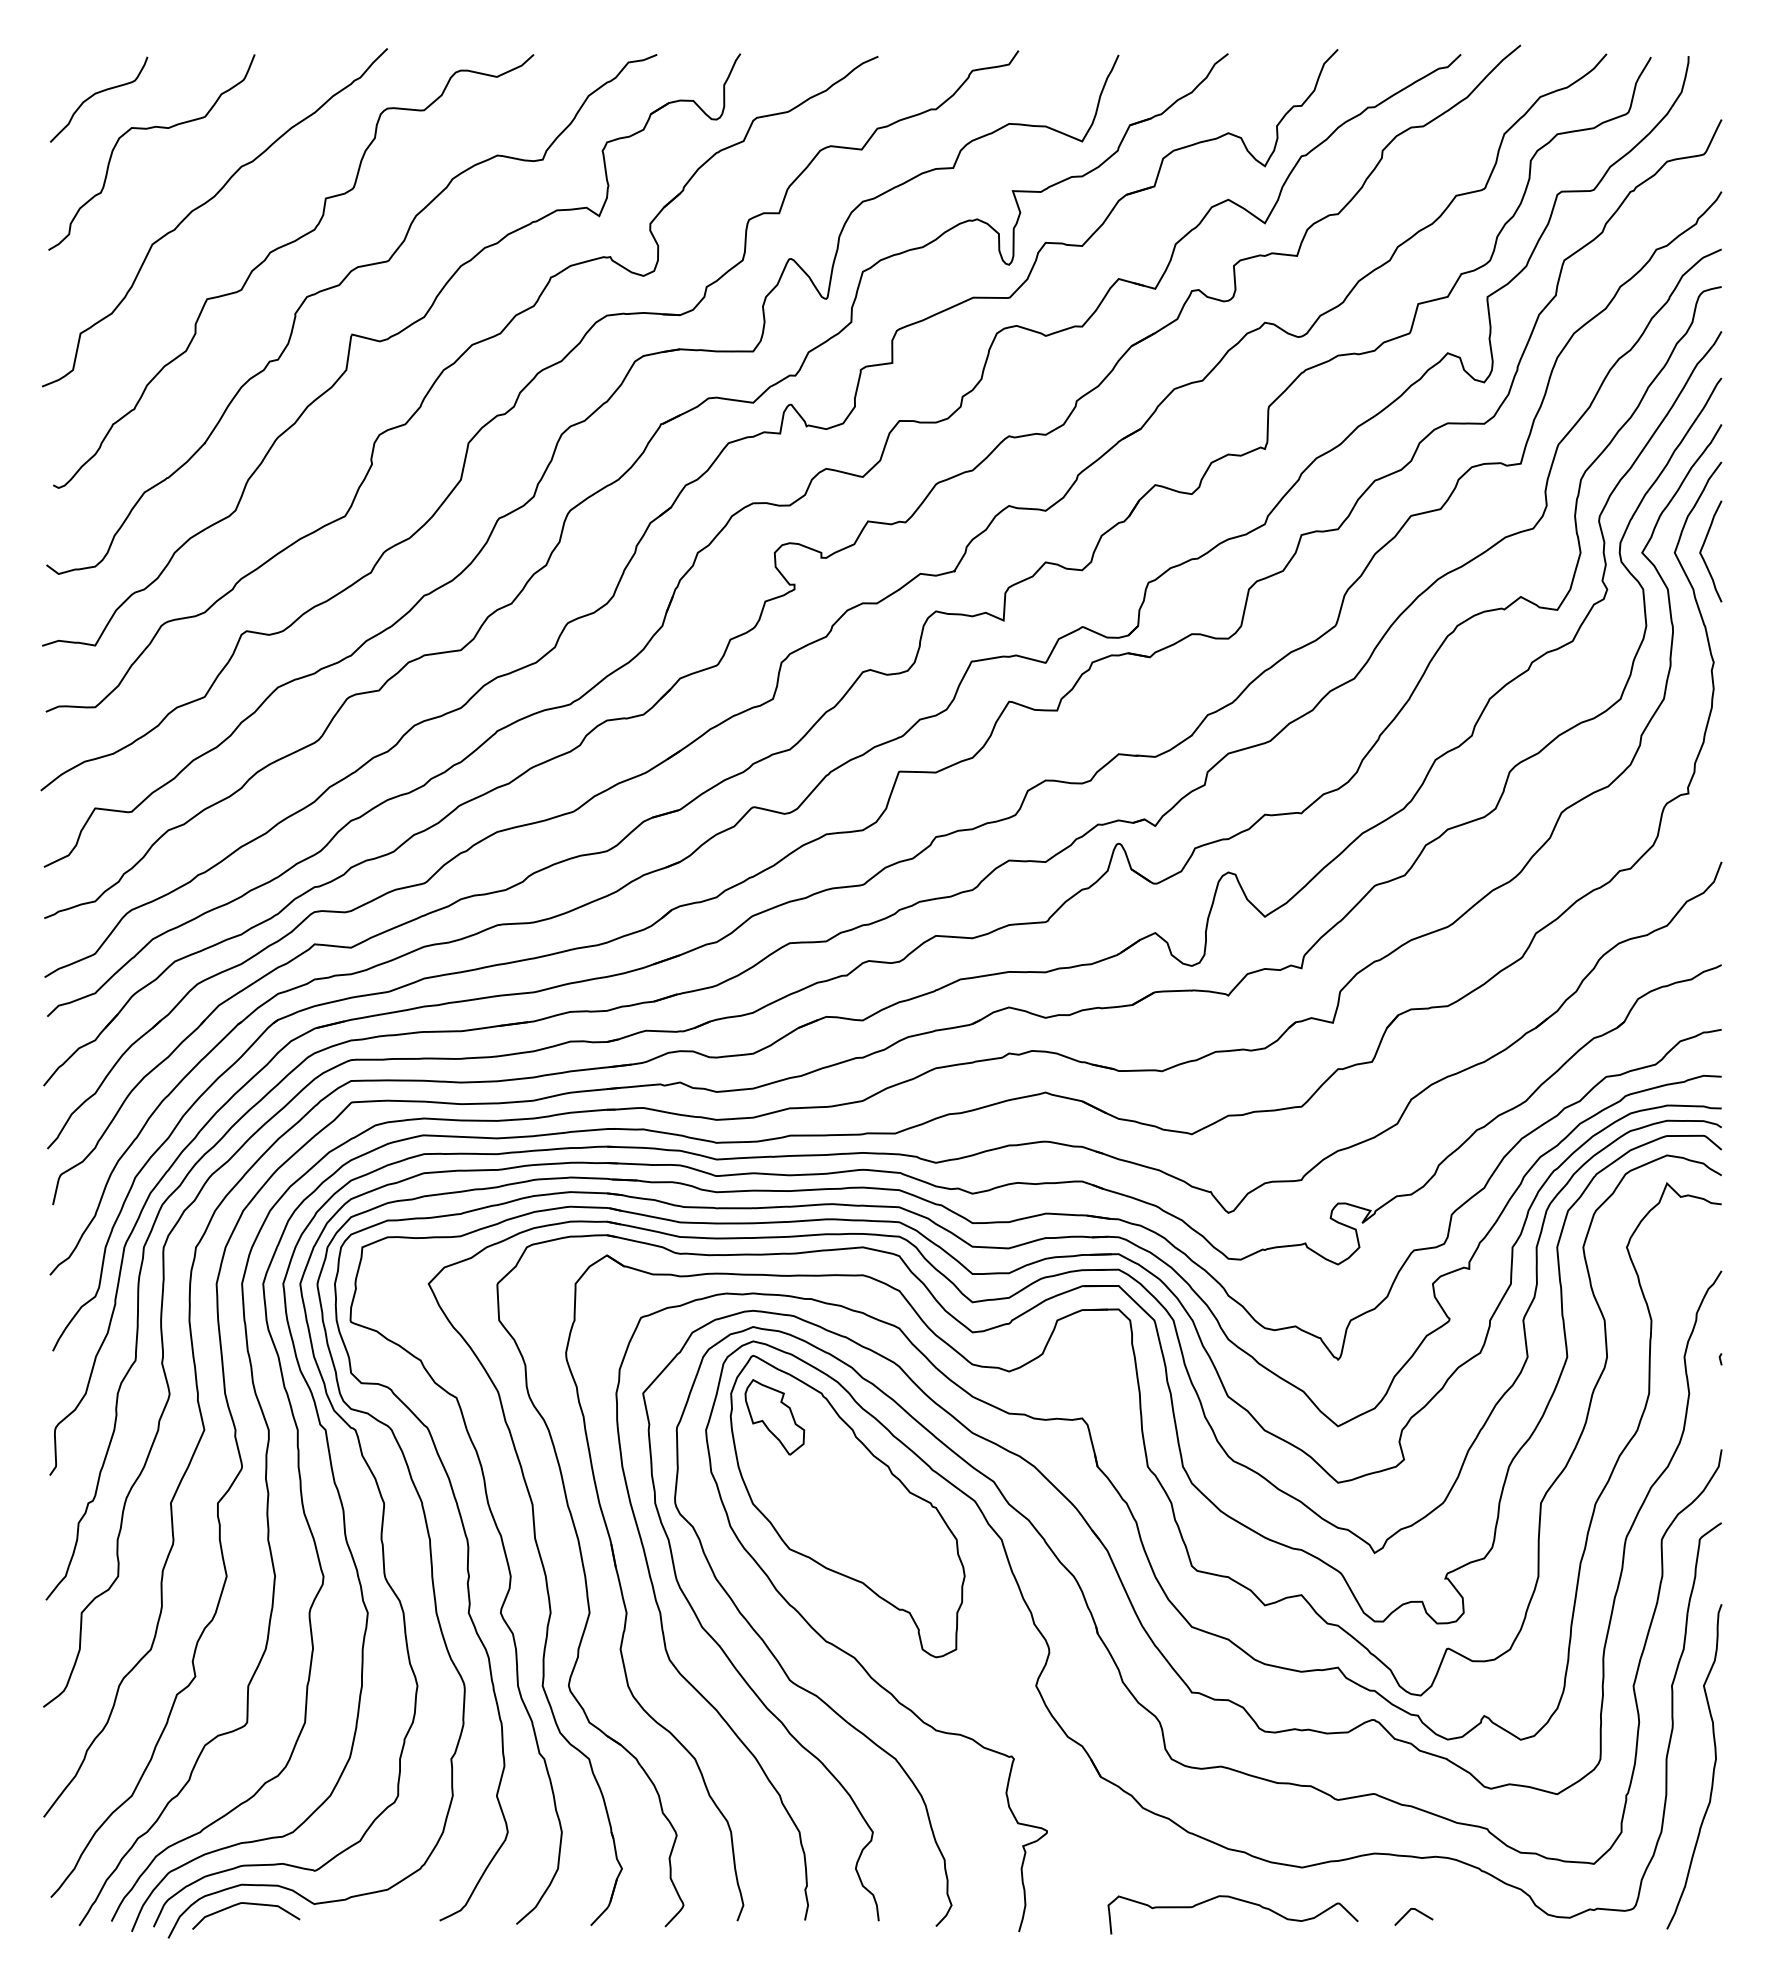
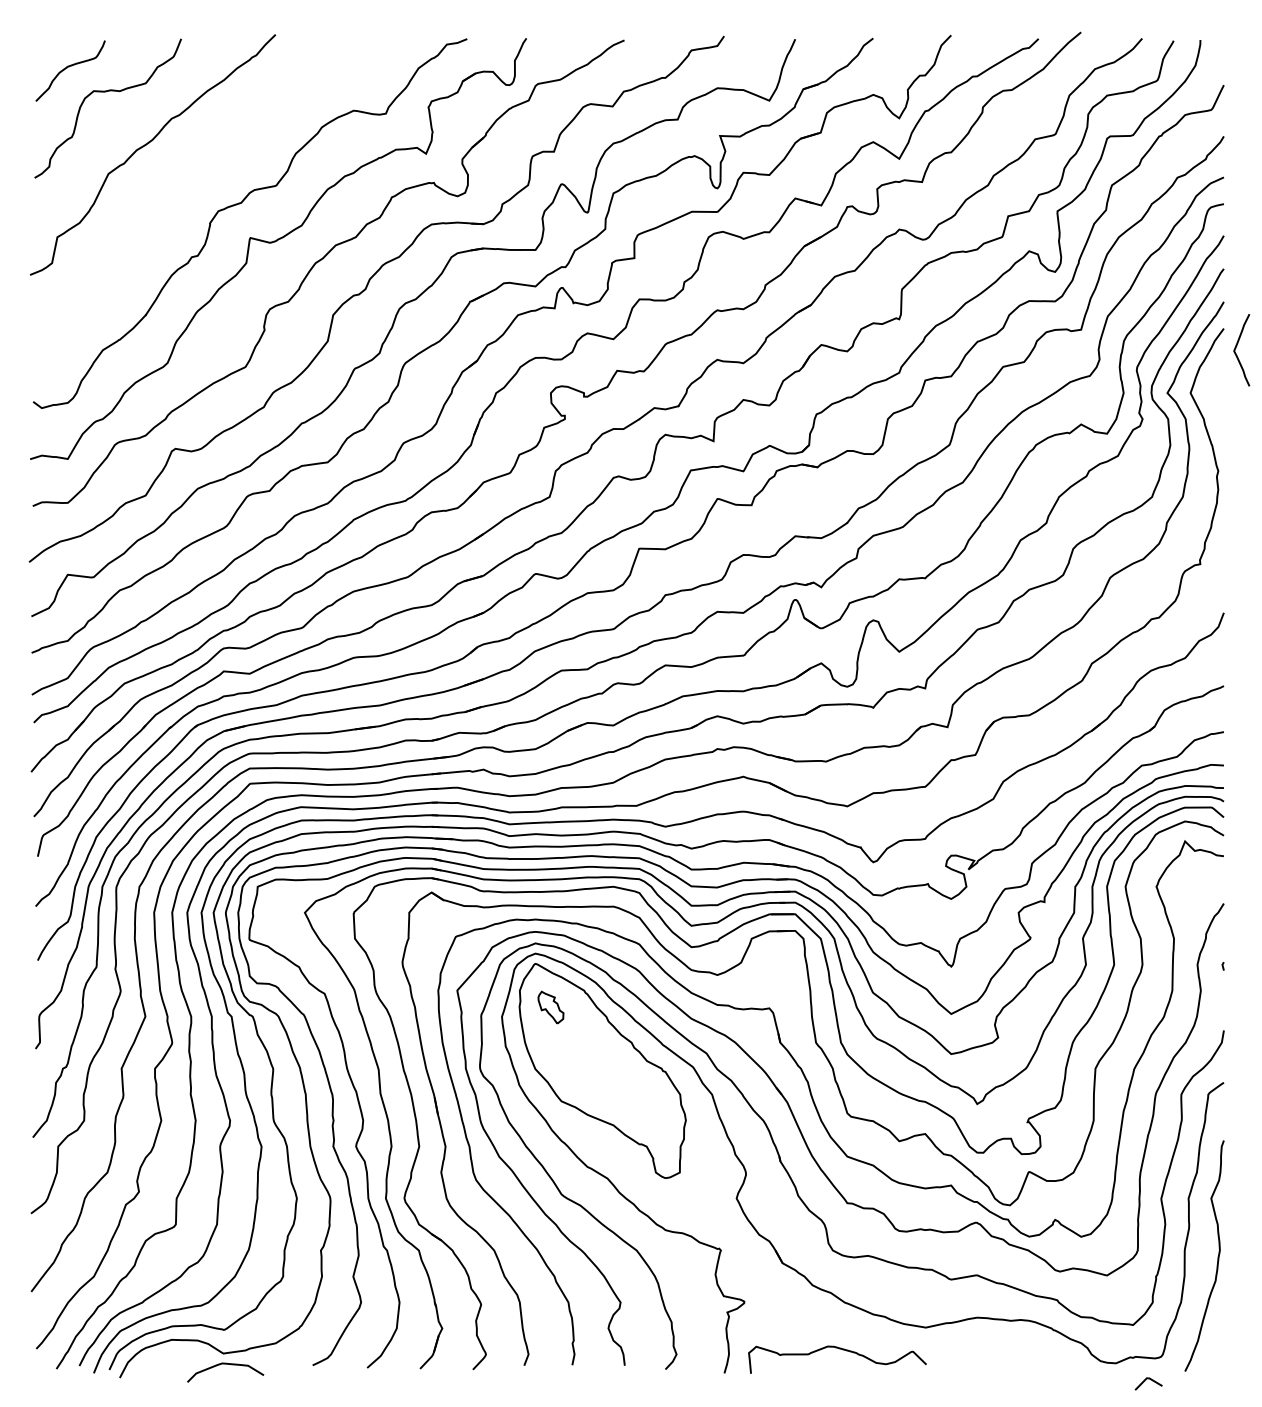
curve: (285, 246) -> (203, 175), removed
curve: (1703, 547) -> (1236, 347), moved
part: (774, 1417) -> (550, 1007), size x0.6
curve: (1237, 1900) -> (840, 1349), moved
curve: (246, 1904) -> (225, 1364), moved
line: (1416, 1911) -> (1150, 1380), moved

